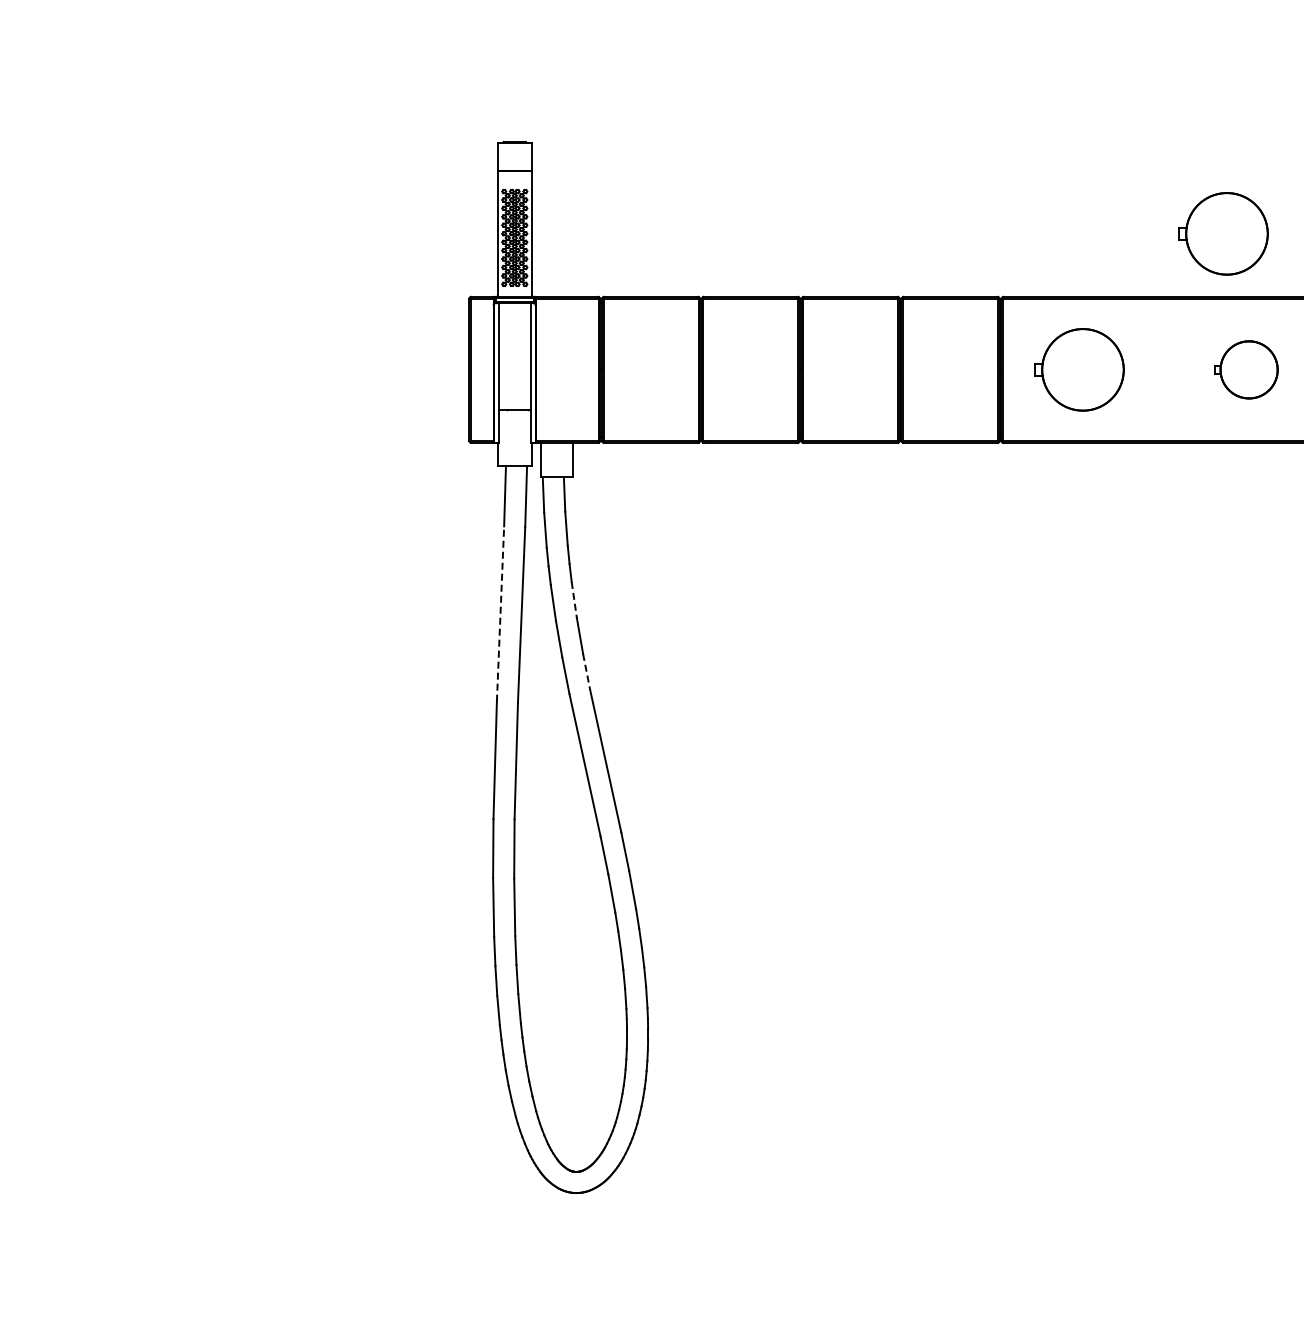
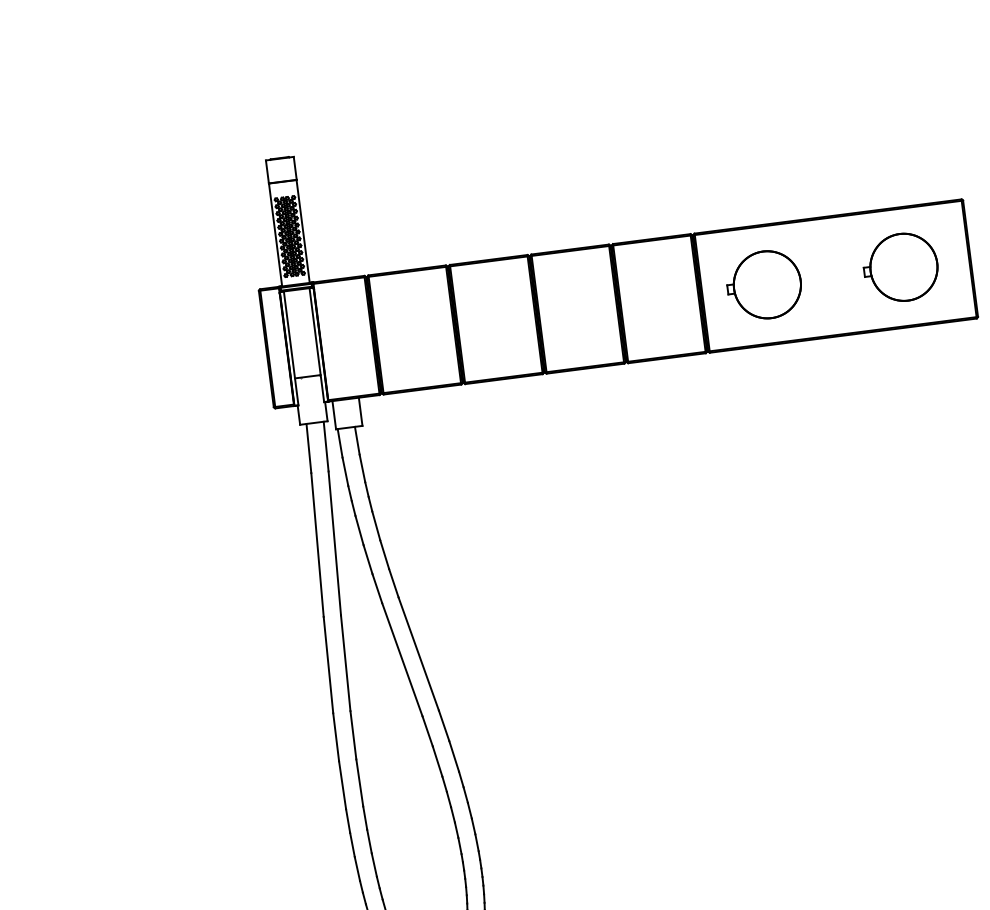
part: (1223, 233) -> (867, 158), removed
part: (1246, 369) -> (900, 267), size x1.43
line: (574, 600) -> (376, 526), dashed -> solid
line: (500, 614) -> (317, 545), dashed -> solid
line: (586, 672) -> (393, 583), dashed -> solid

